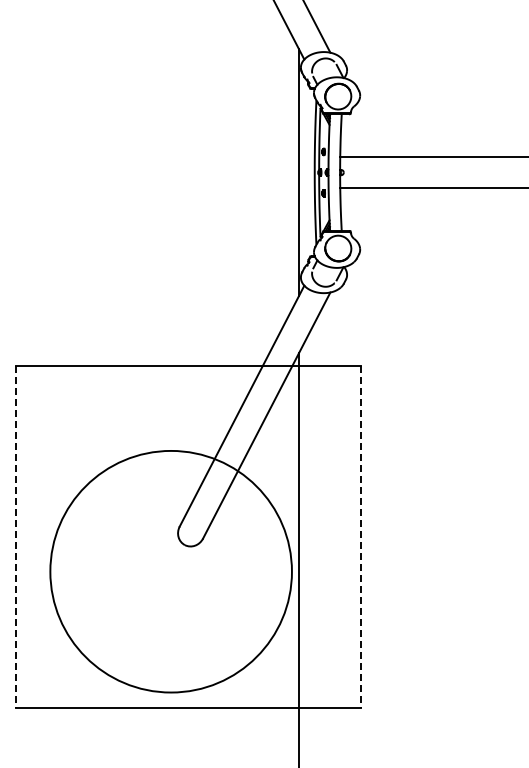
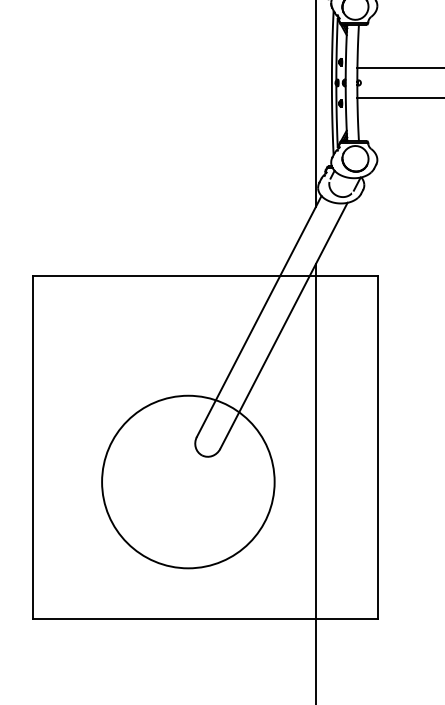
line: (15, 537) -> (32, 447), dashed -> solid
line: (360, 537) -> (377, 447), dashed -> solid
circle: (170, 571) -> (187, 481), size x0.71

